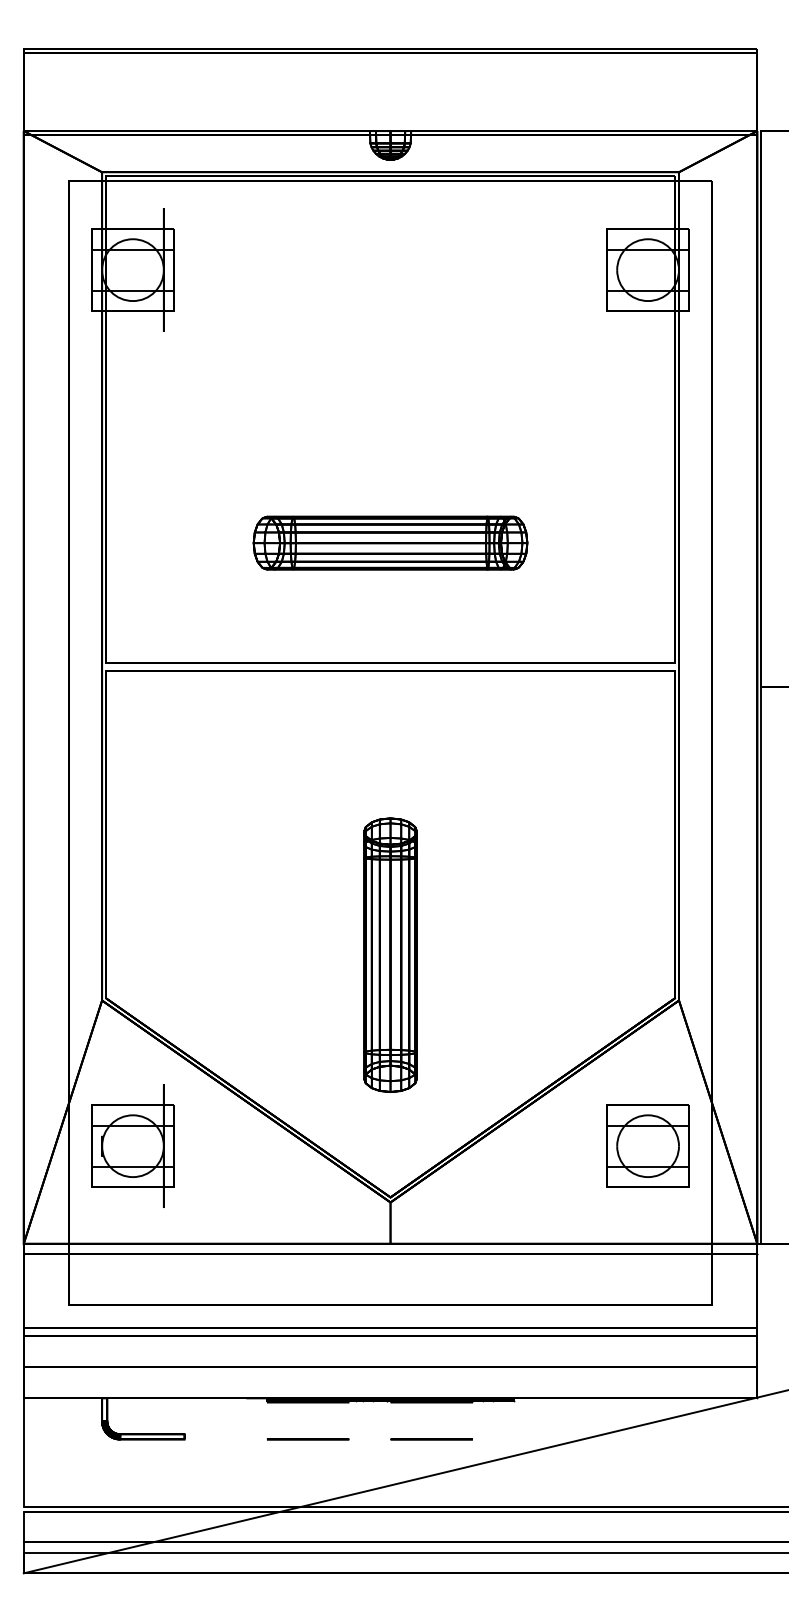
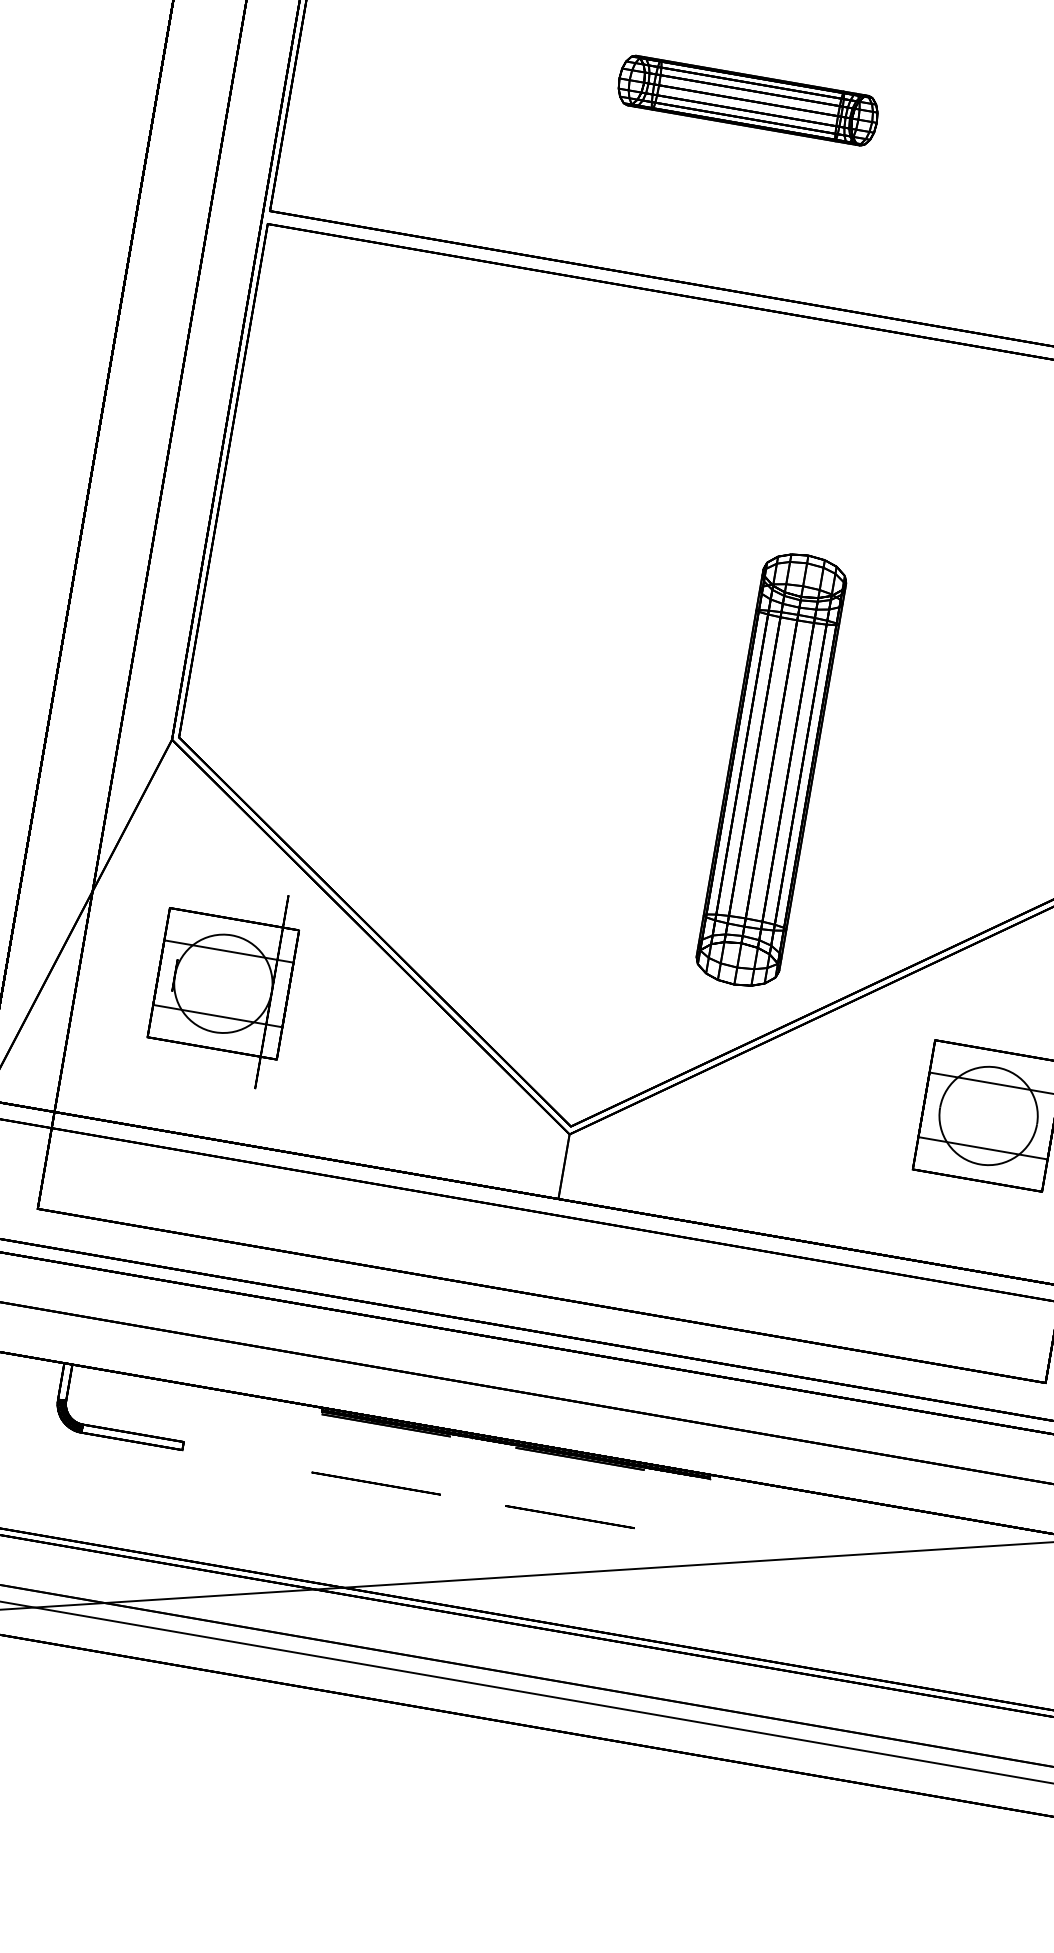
part: (390, 542) -> (748, 99), size x0.6
part: (390, 954) -> (771, 768), moved
part: (132, 1145) -> (222, 982), moved

